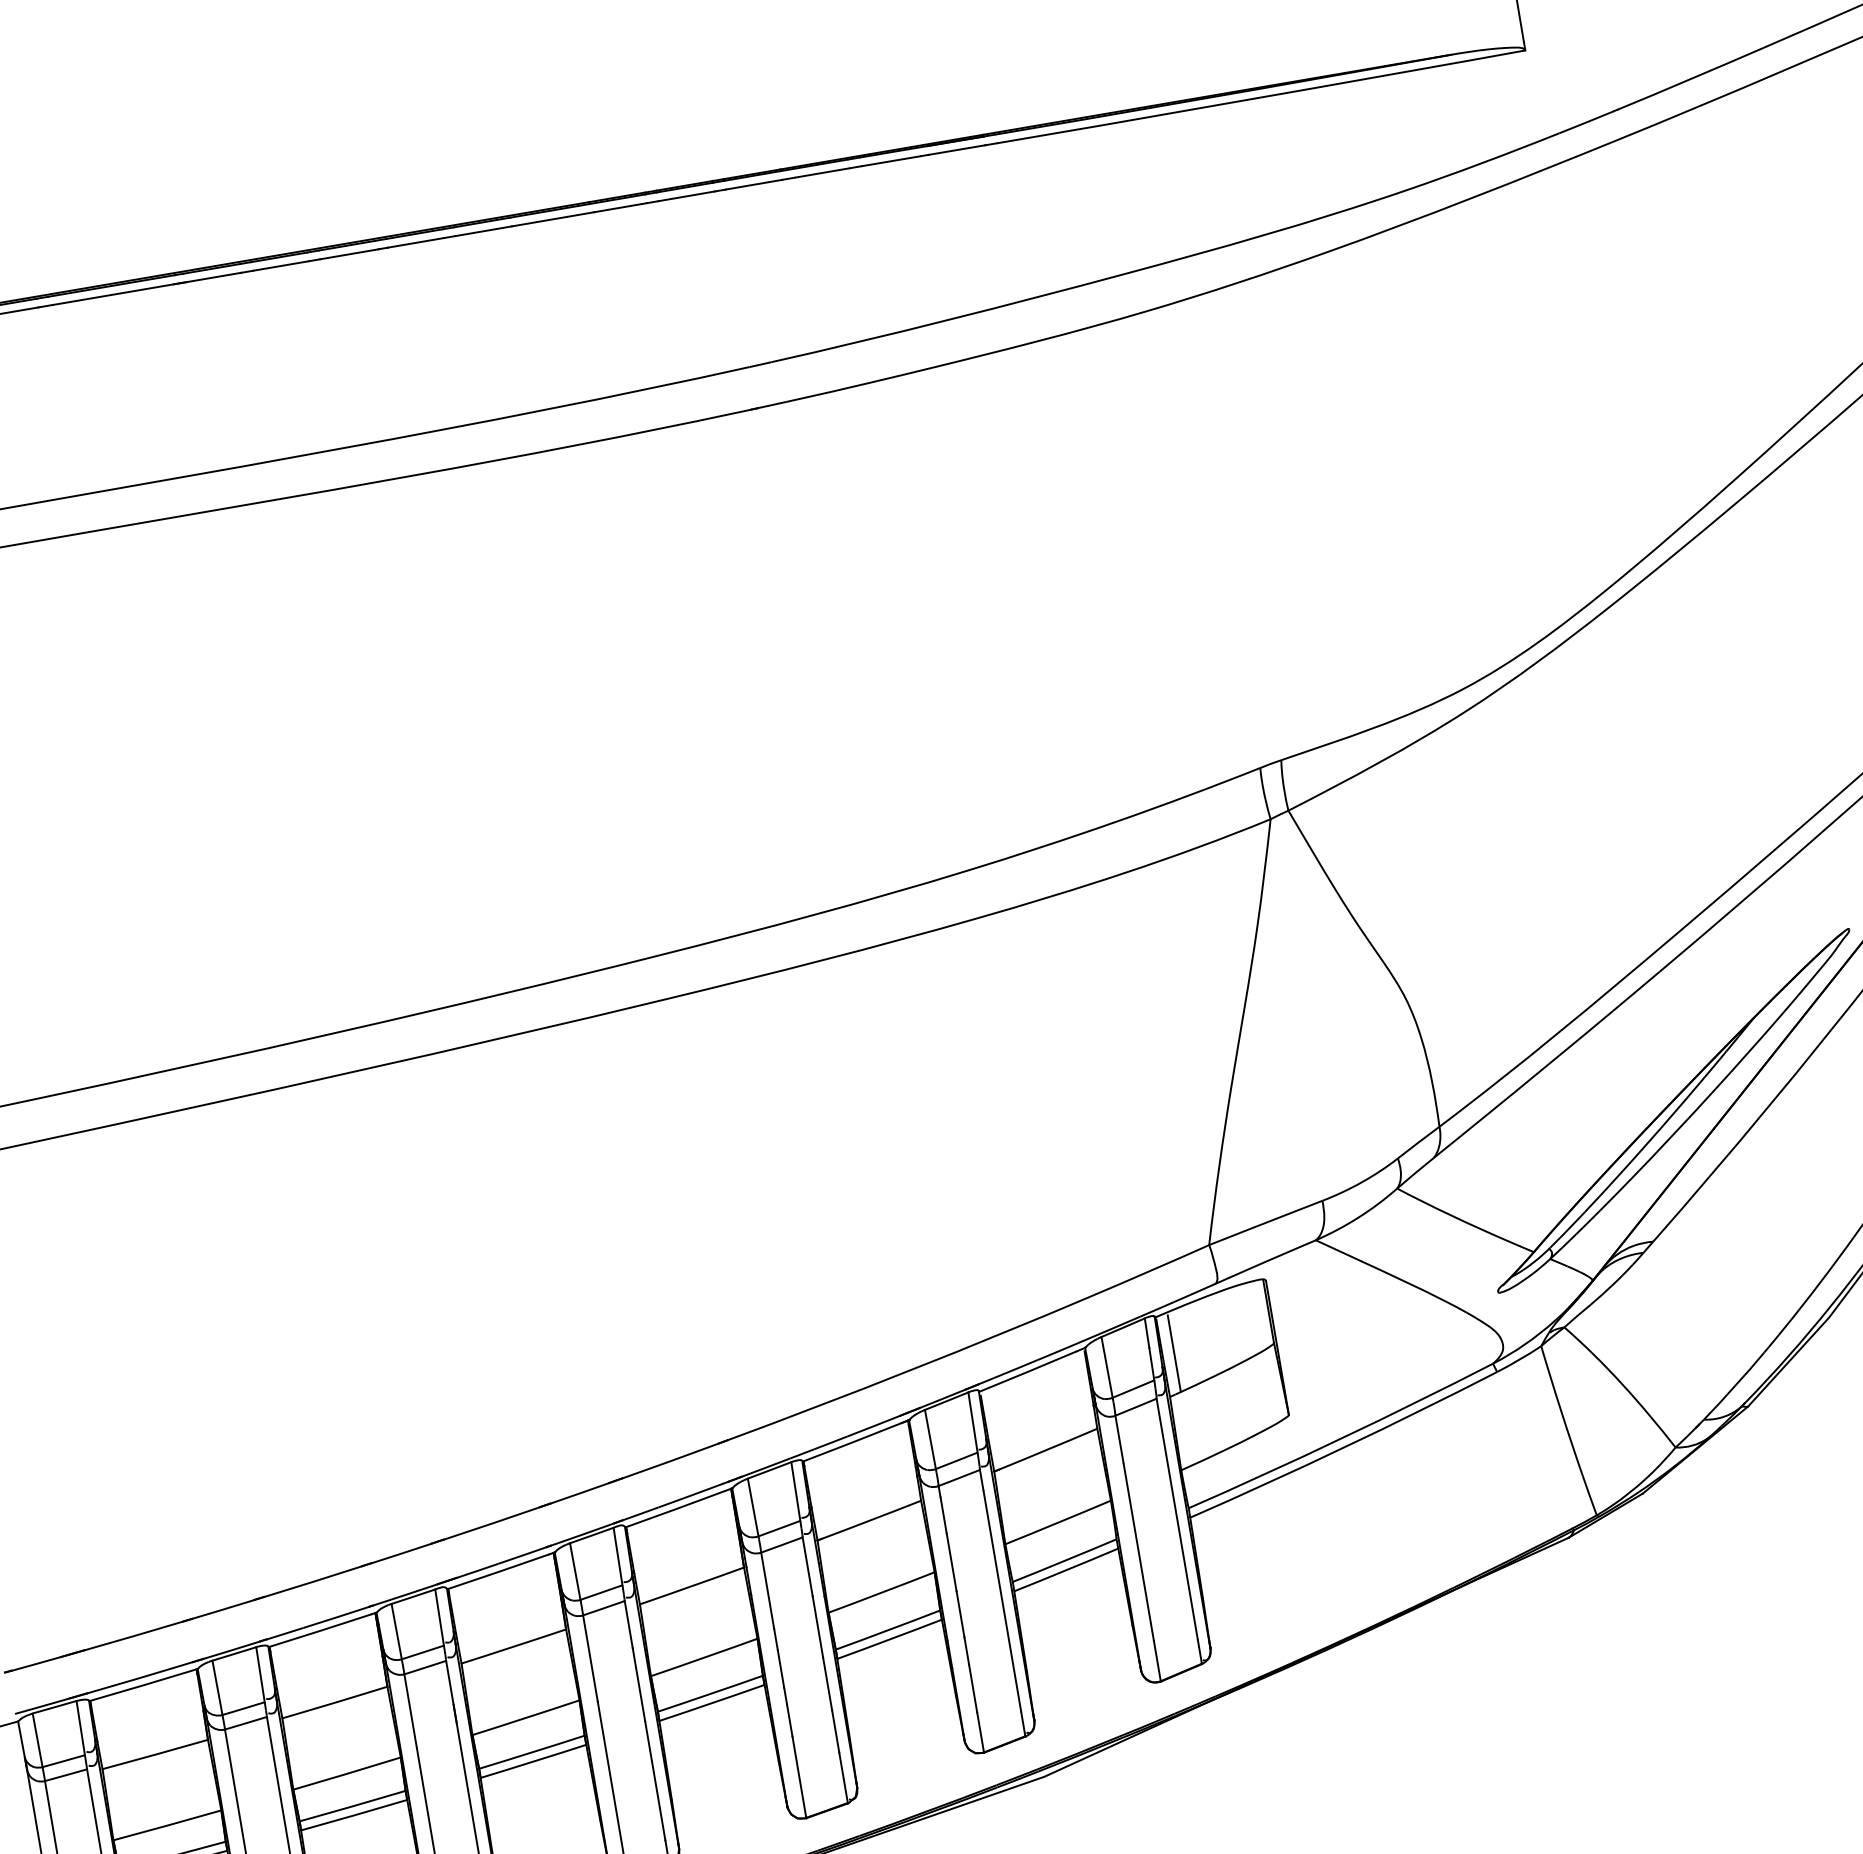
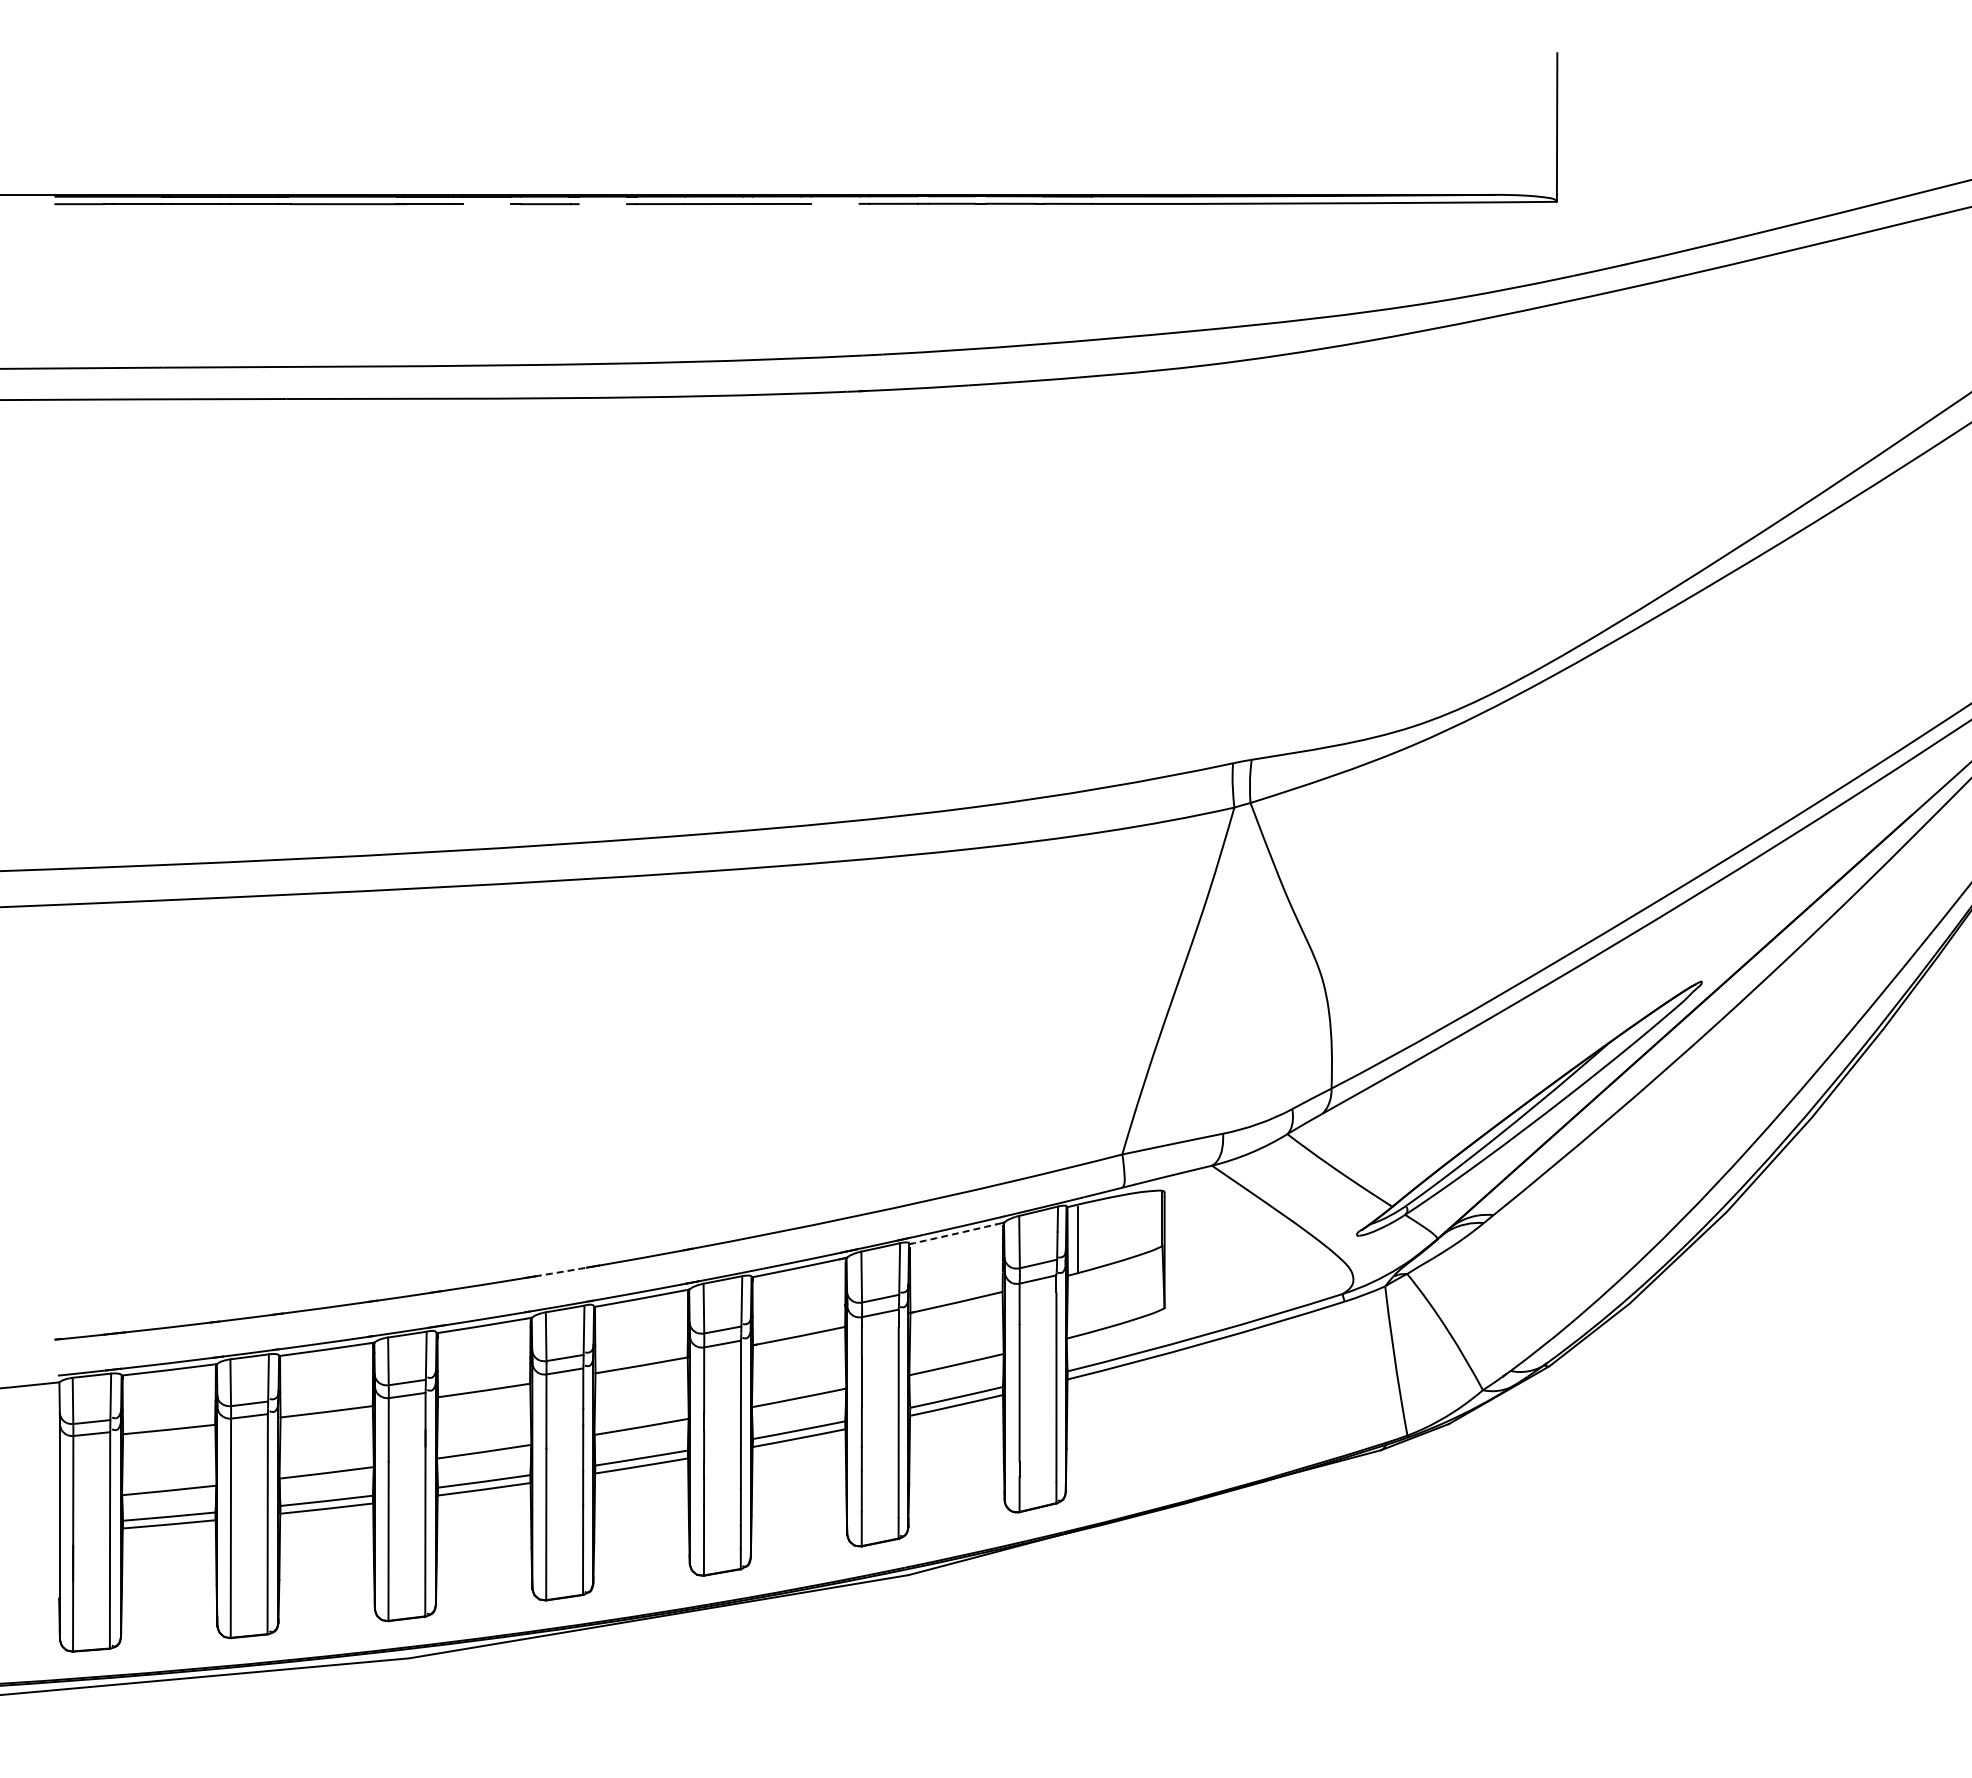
line: (686, 195) -> (835, 203), removed
line: (415, 243) -> (602, 204), removed
line: (280, 266) -> (486, 204), removed
arc: (1027, 1371) -> (952, 1234), solid -> dashed
arc: (580, 1493) -> (561, 1272), solid -> dashed

